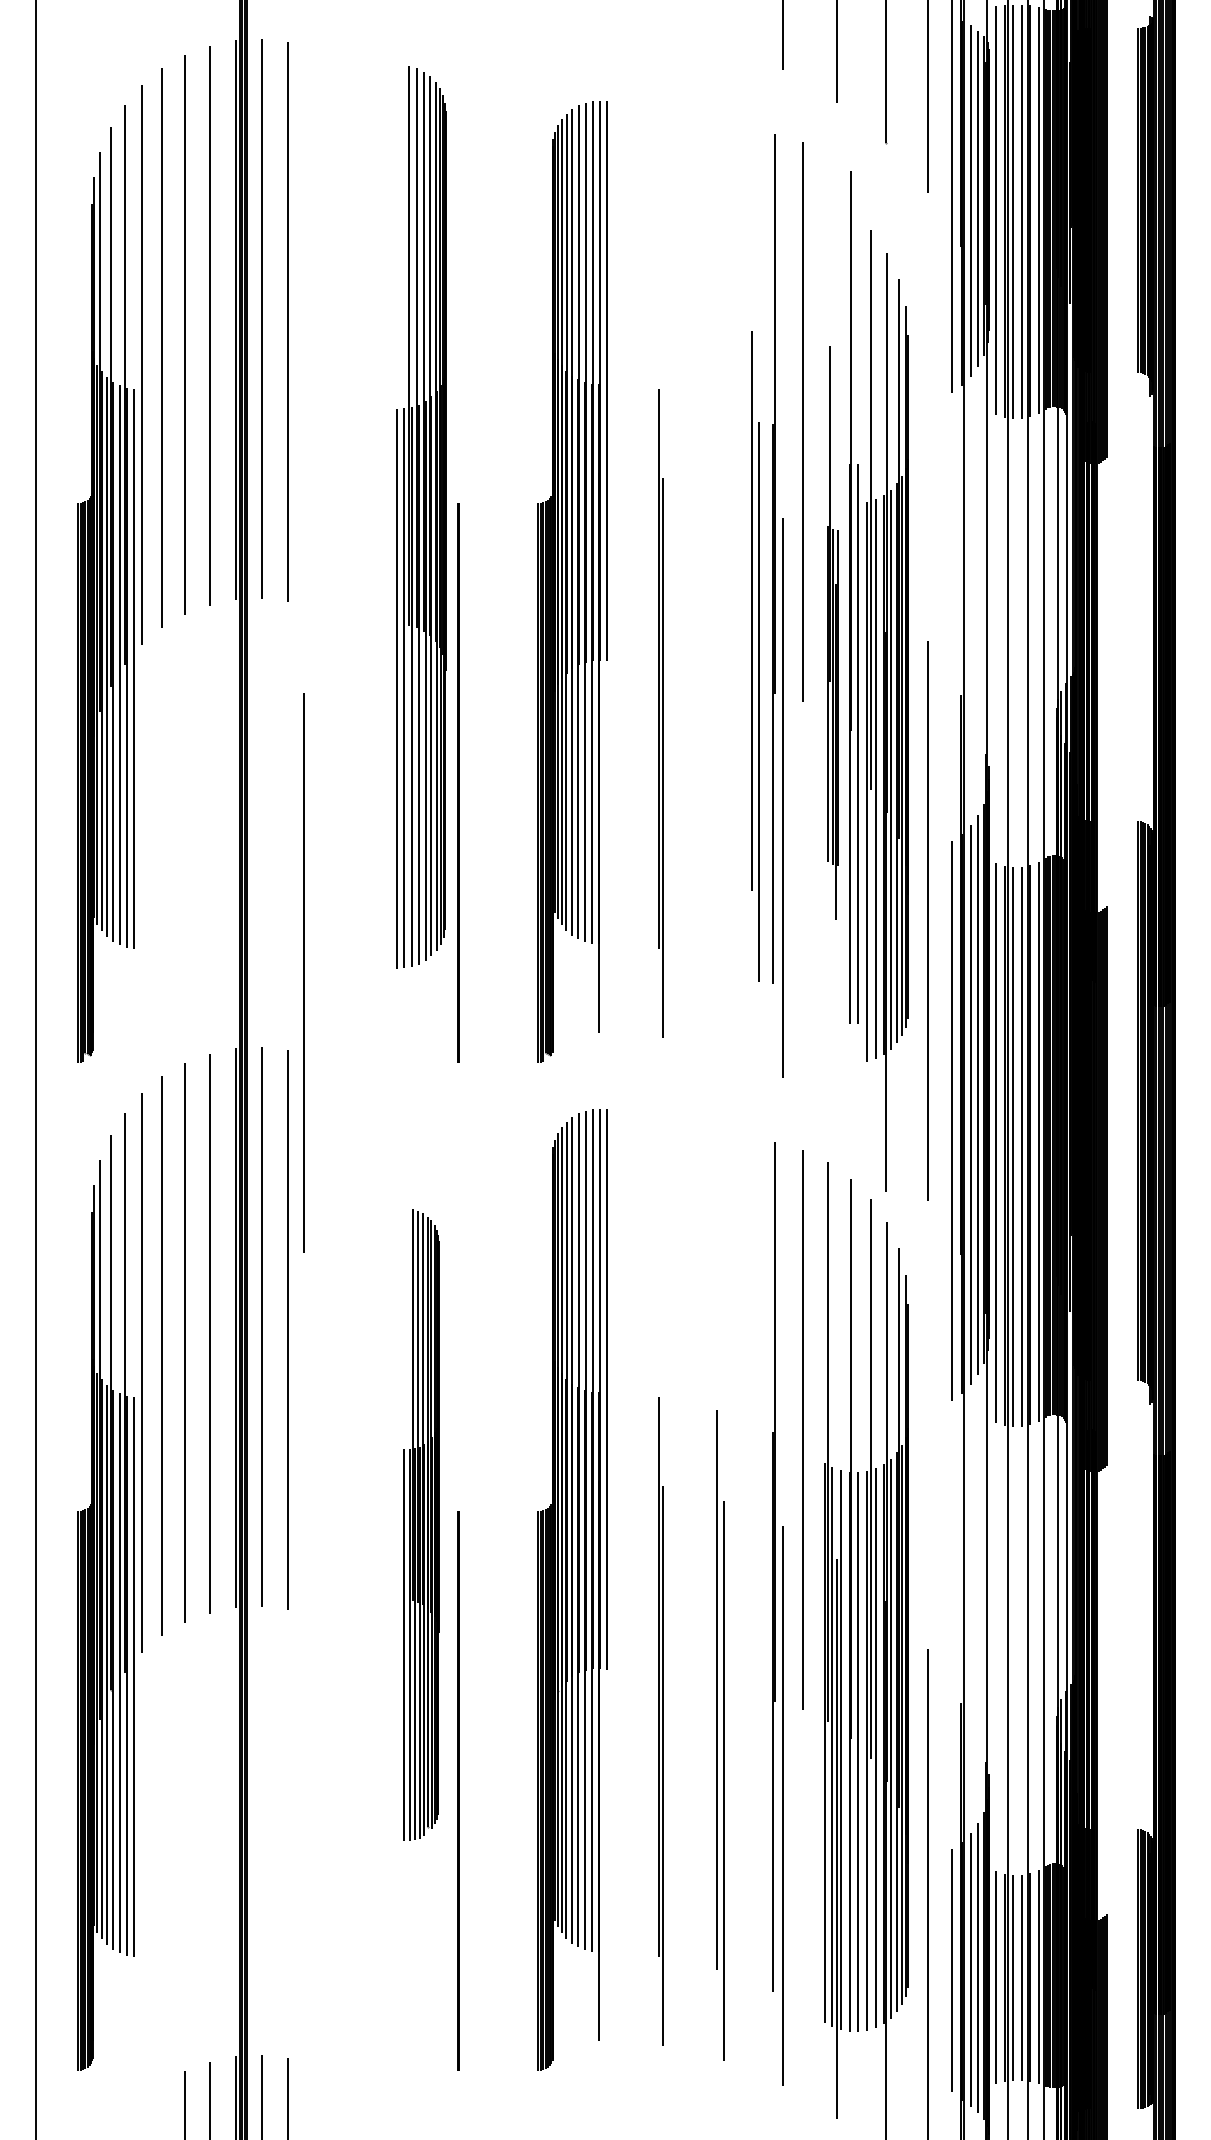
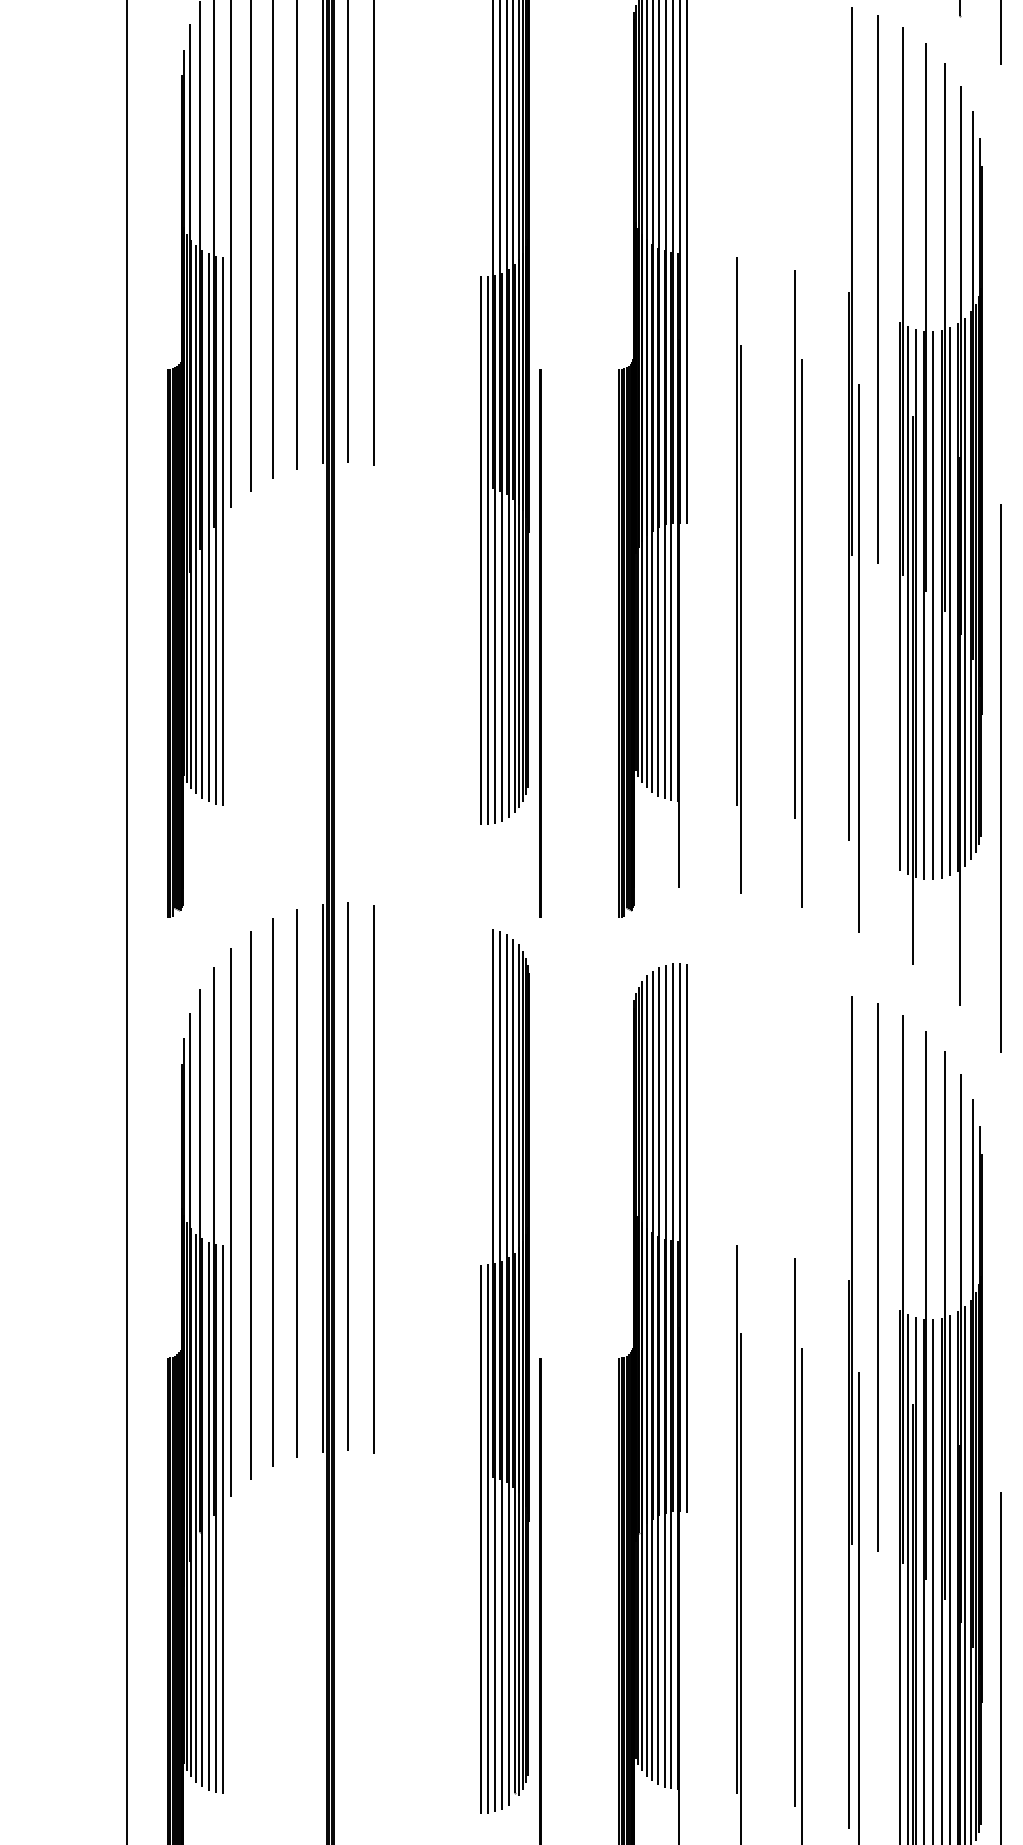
part: (832, 632) -> (907, 495), size x1.67
part: (755, 656) -> (797, 589), moved
part: (887, 710) -> (961, 534), moved
line: (303, 972) -> (389, 829), removed
part: (421, 1525) -> (504, 1371), size x1.43

